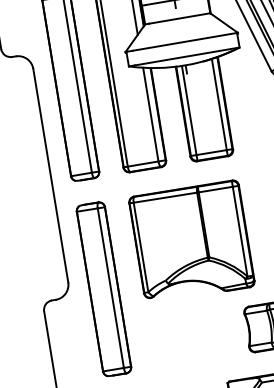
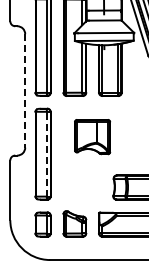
line: (51, 174) -> (25, 90), solid -> dashed
part: (191, 240) -> (92, 136), size x0.6
line: (110, 286) -> (46, 153), solid -> dashed

